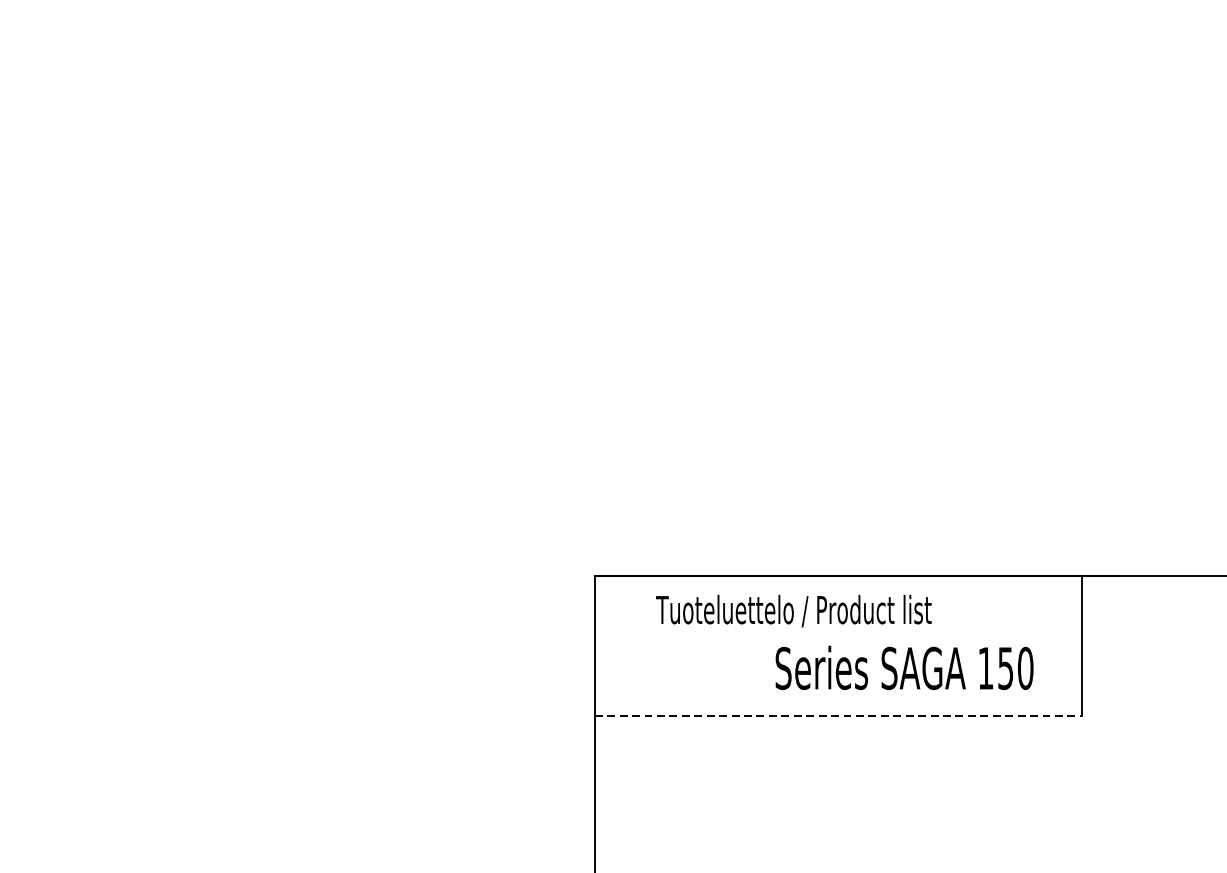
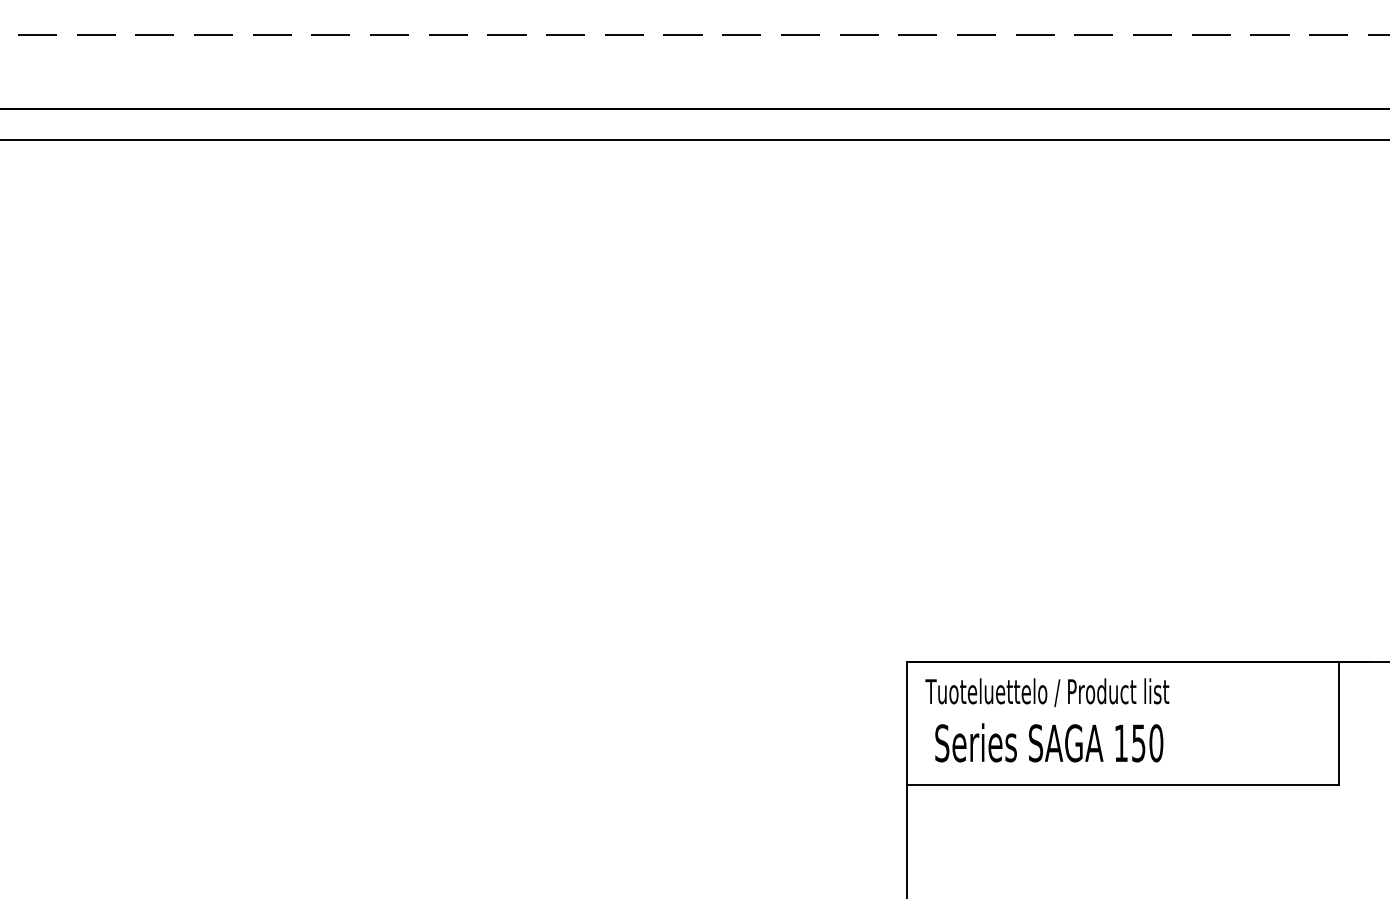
text: (794, 610) -> (1047, 692), moved
text: (904, 667) -> (1049, 742), moved
line: (838, 714) -> (1122, 784), dashed -> solid

